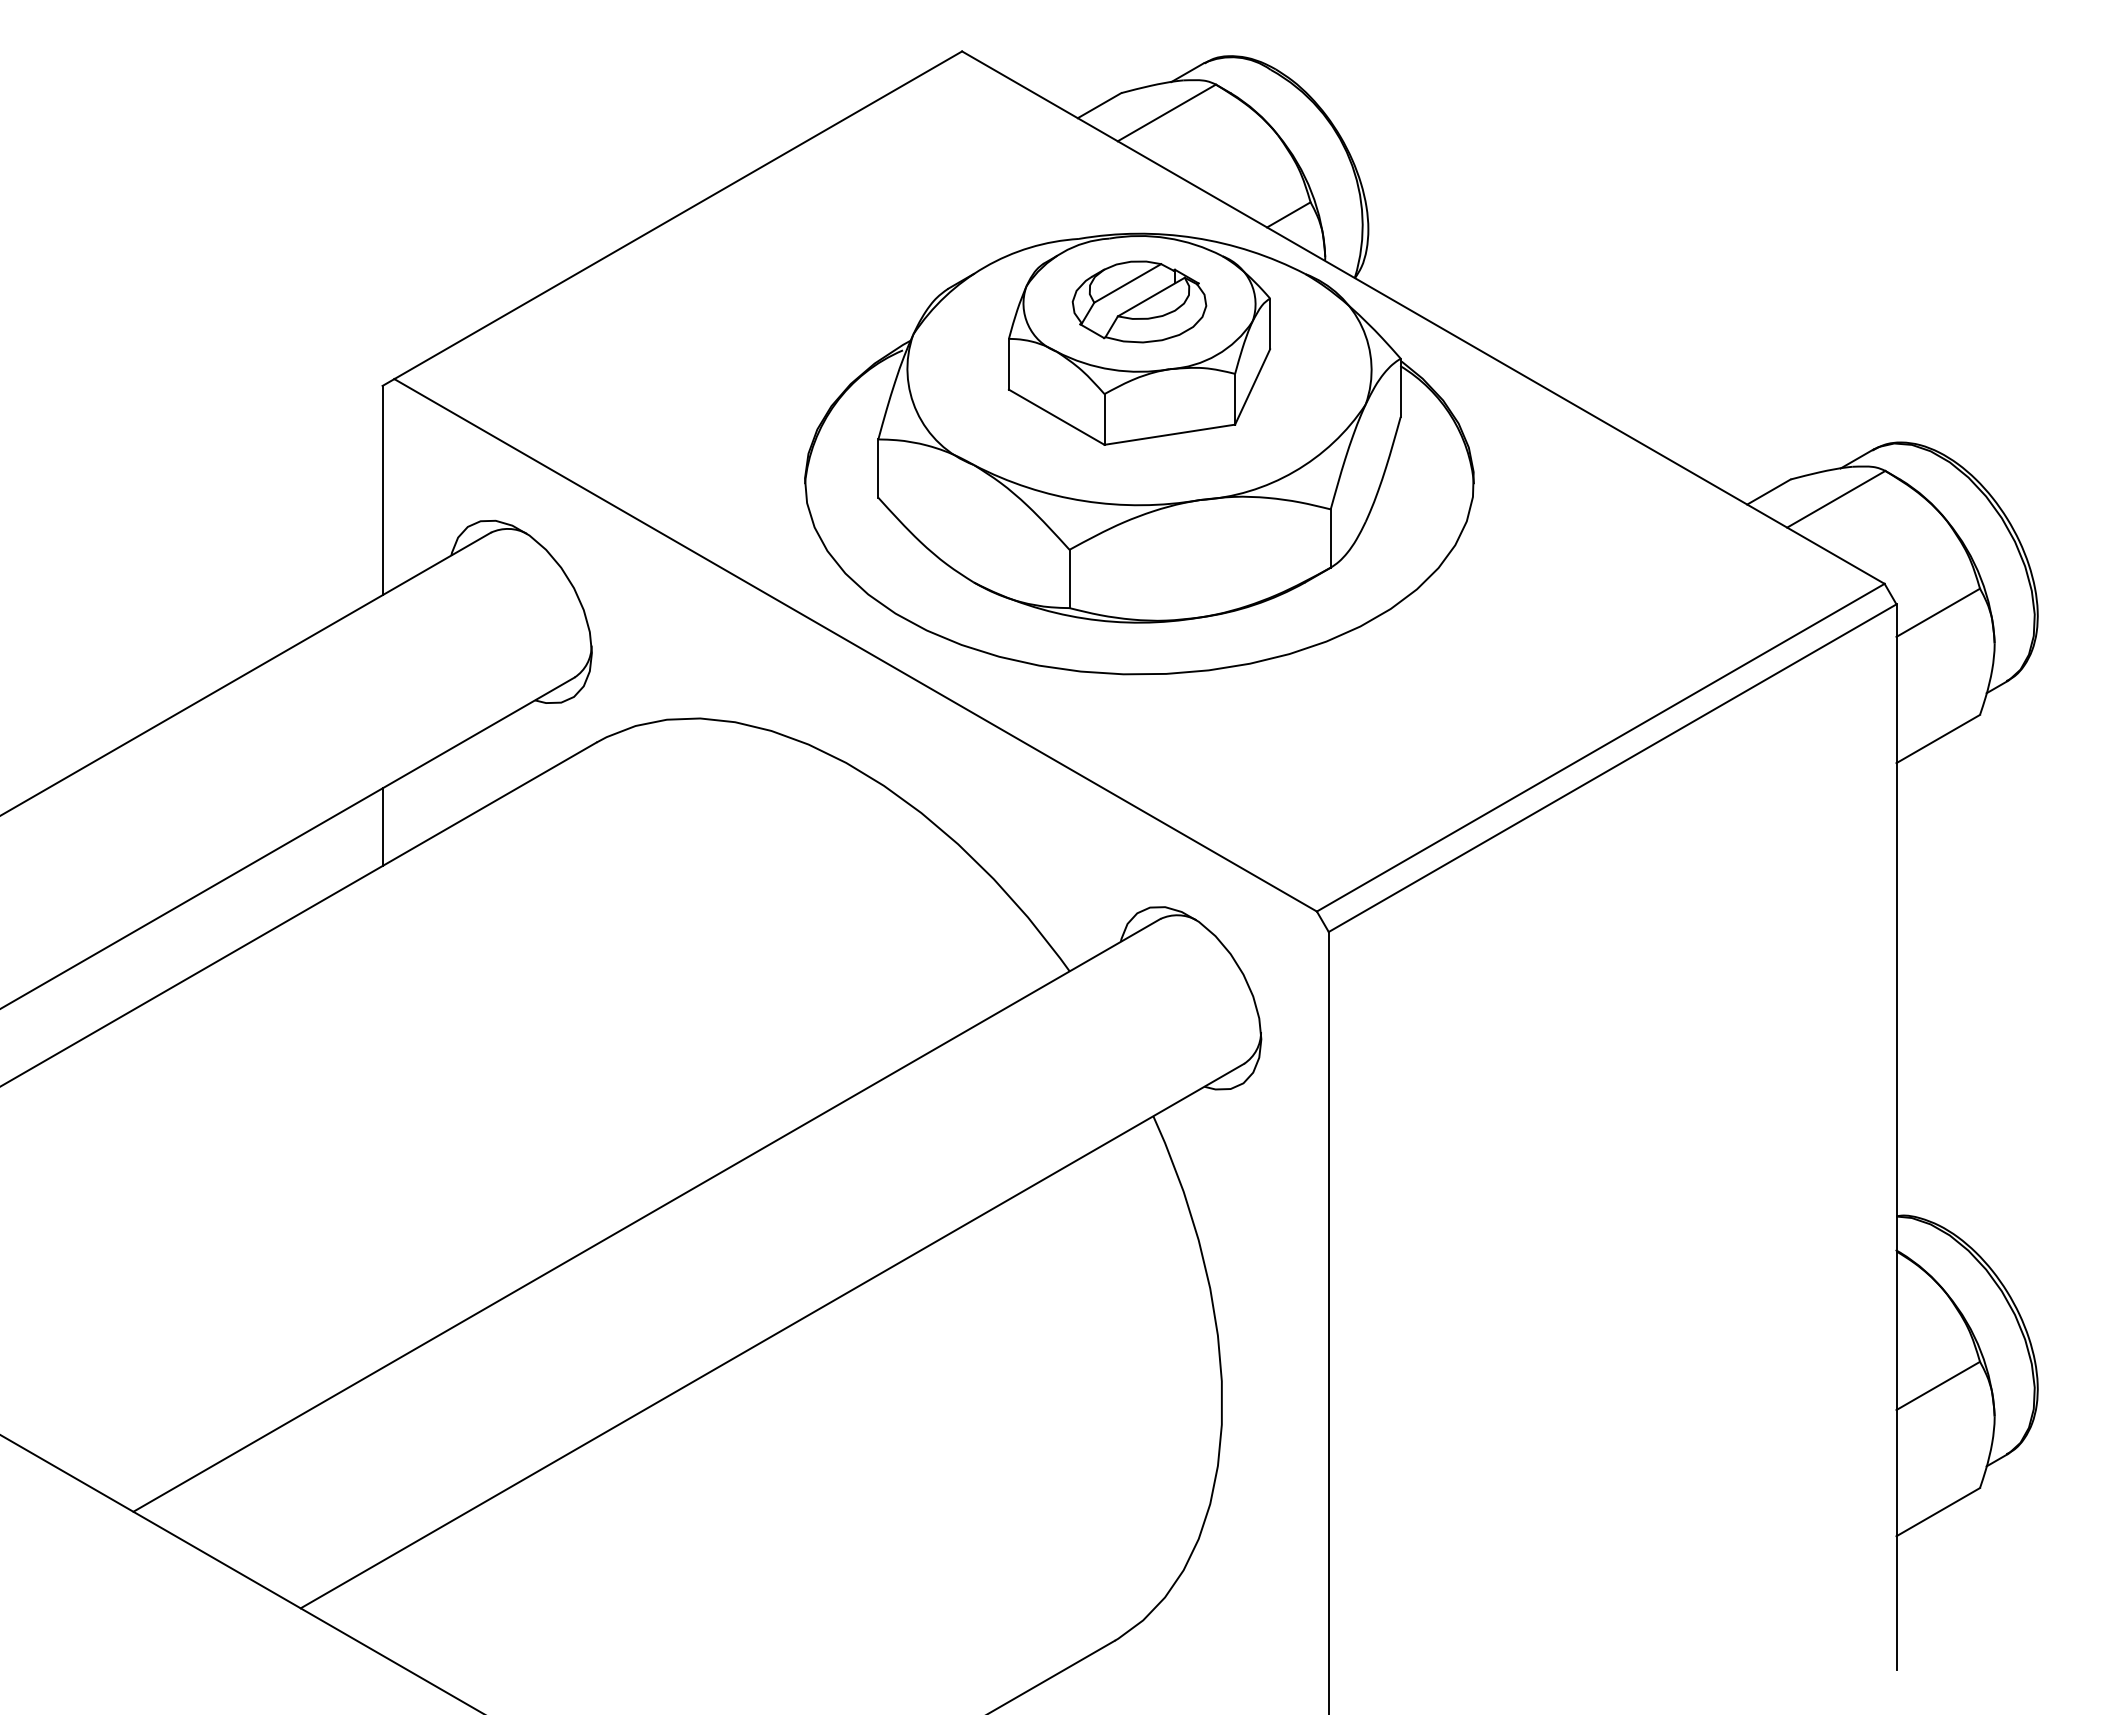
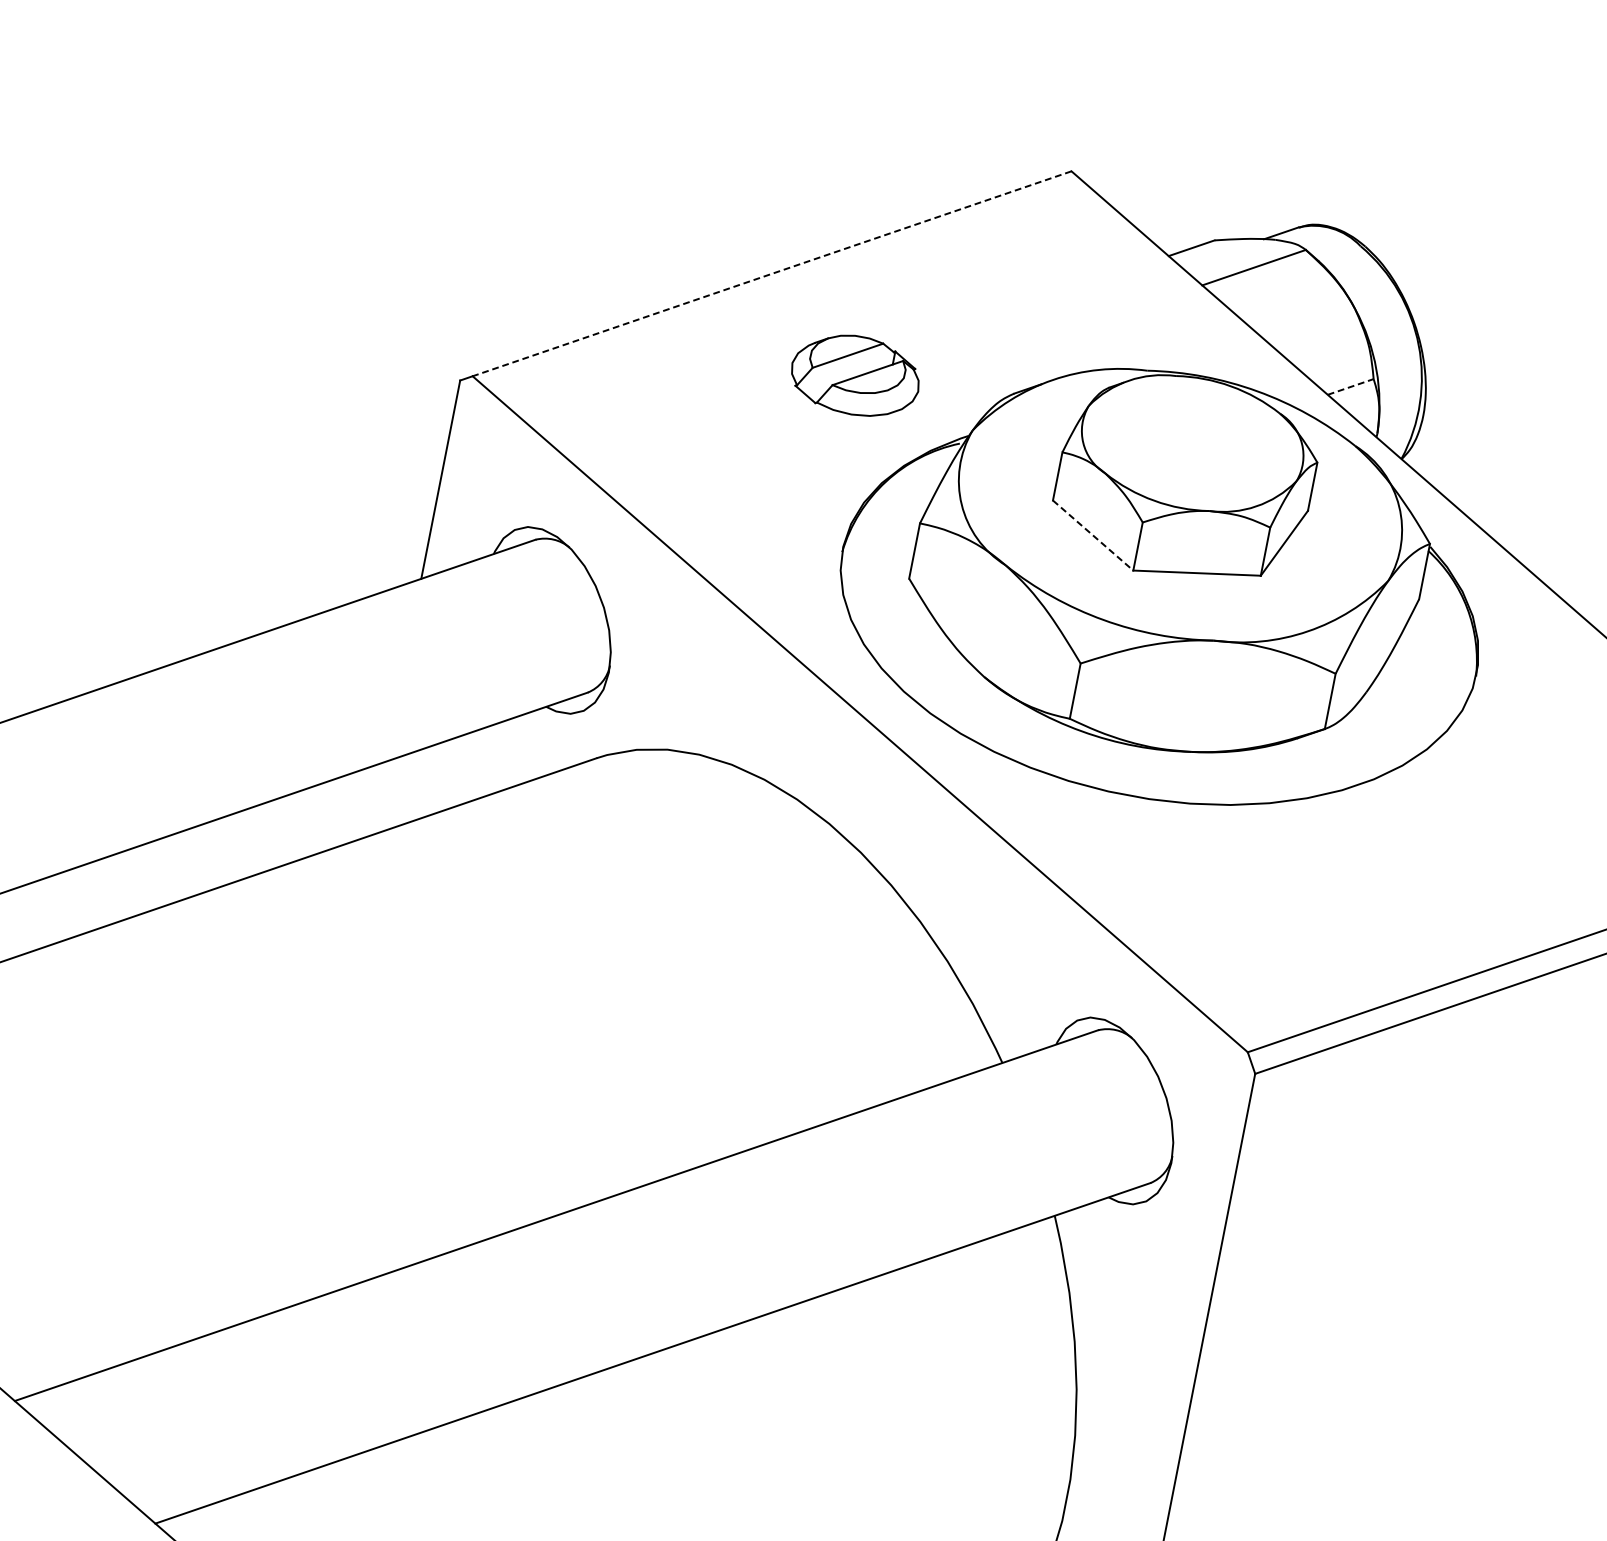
line: (1289, 214) -> (1351, 386), solid -> dashed
line: (678, 215) -> (772, 274), solid -> dashed
part: (1139, 301) -> (855, 375), moved
line: (1057, 417) -> (1093, 535), solid -> dashed
line: (382, 827) -> (378, 798), removed

